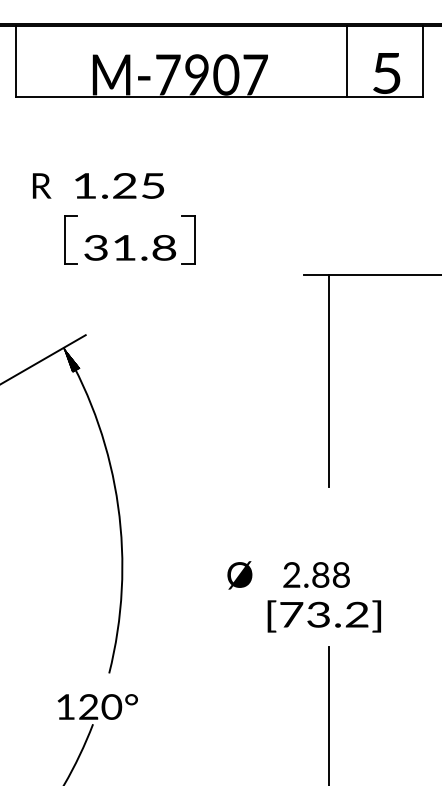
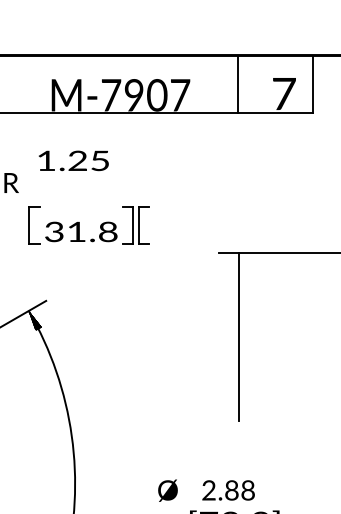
line: (346, 60) -> (238, 83), moved
text: (386, 73) -> (283, 94), 5 -> 7
text: (119, 185) -> (73, 160), moved
part: (208, 239) -> (143, 225), added

